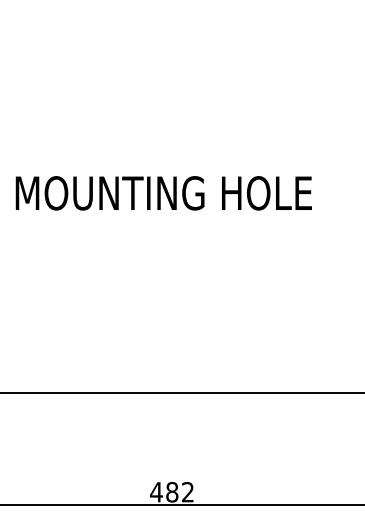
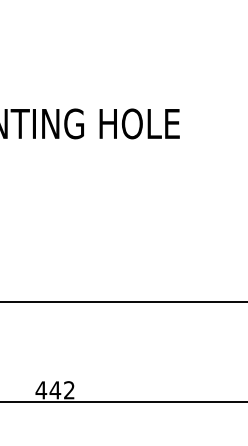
text: (171, 492) -> (54, 390), 482 -> 442

